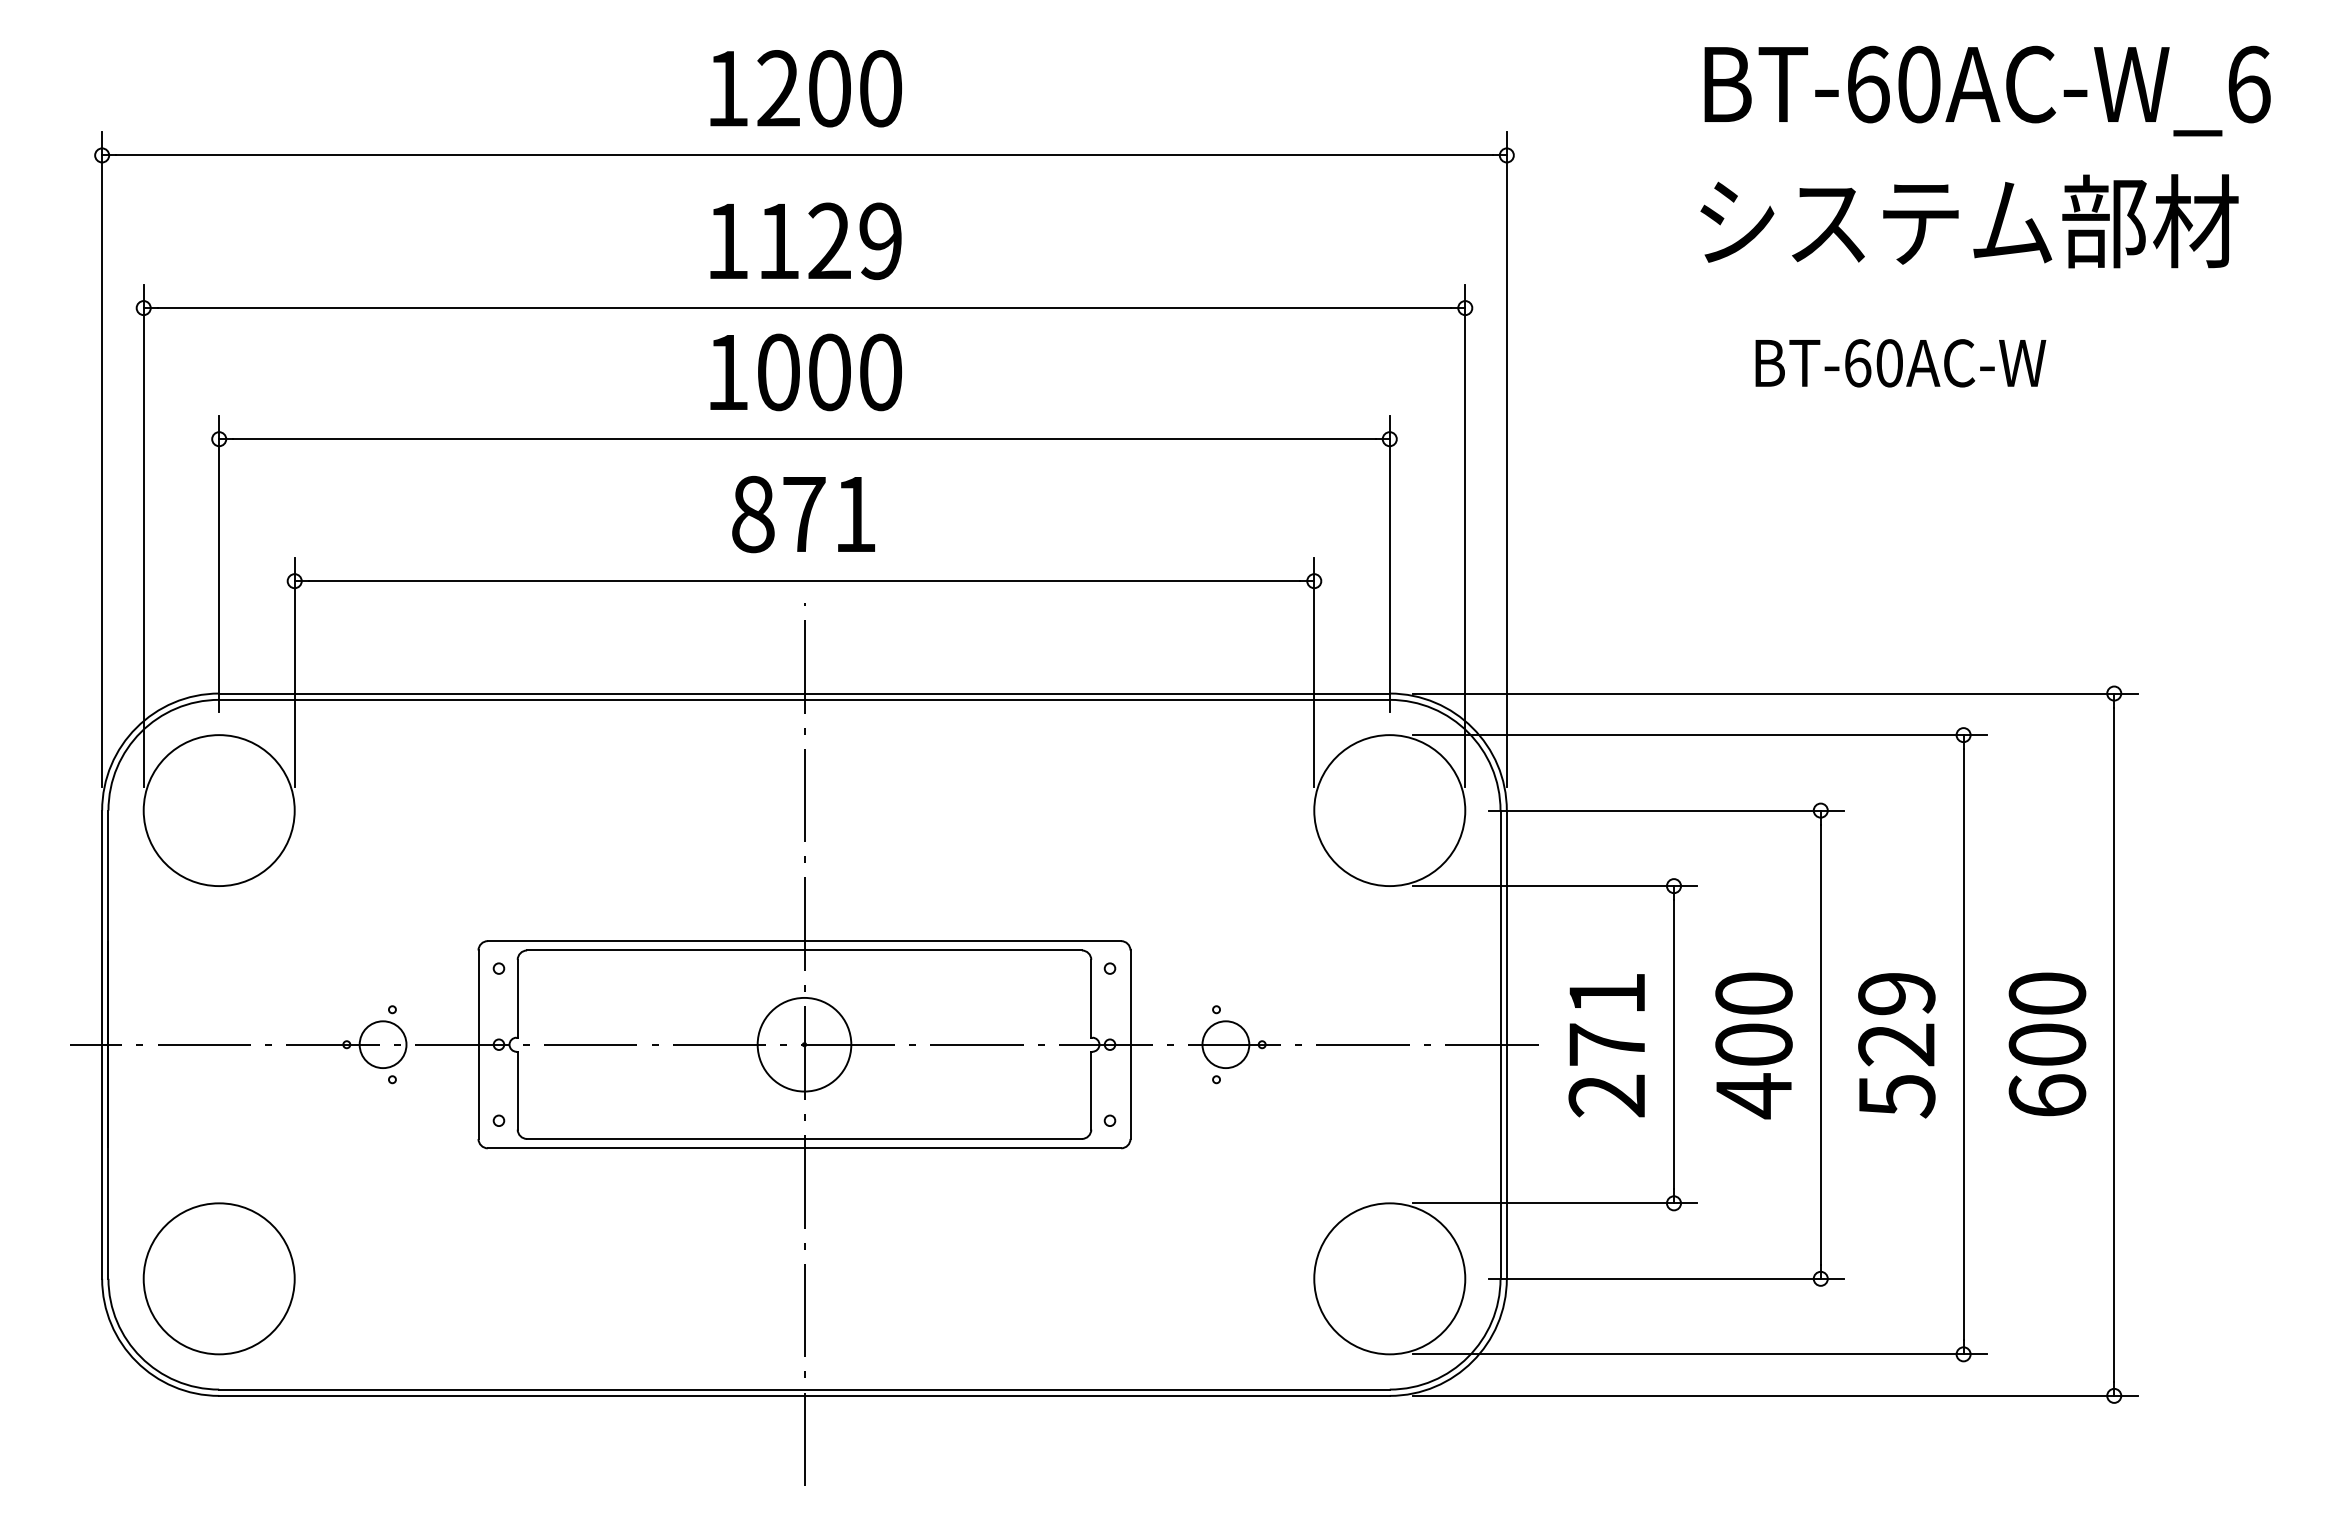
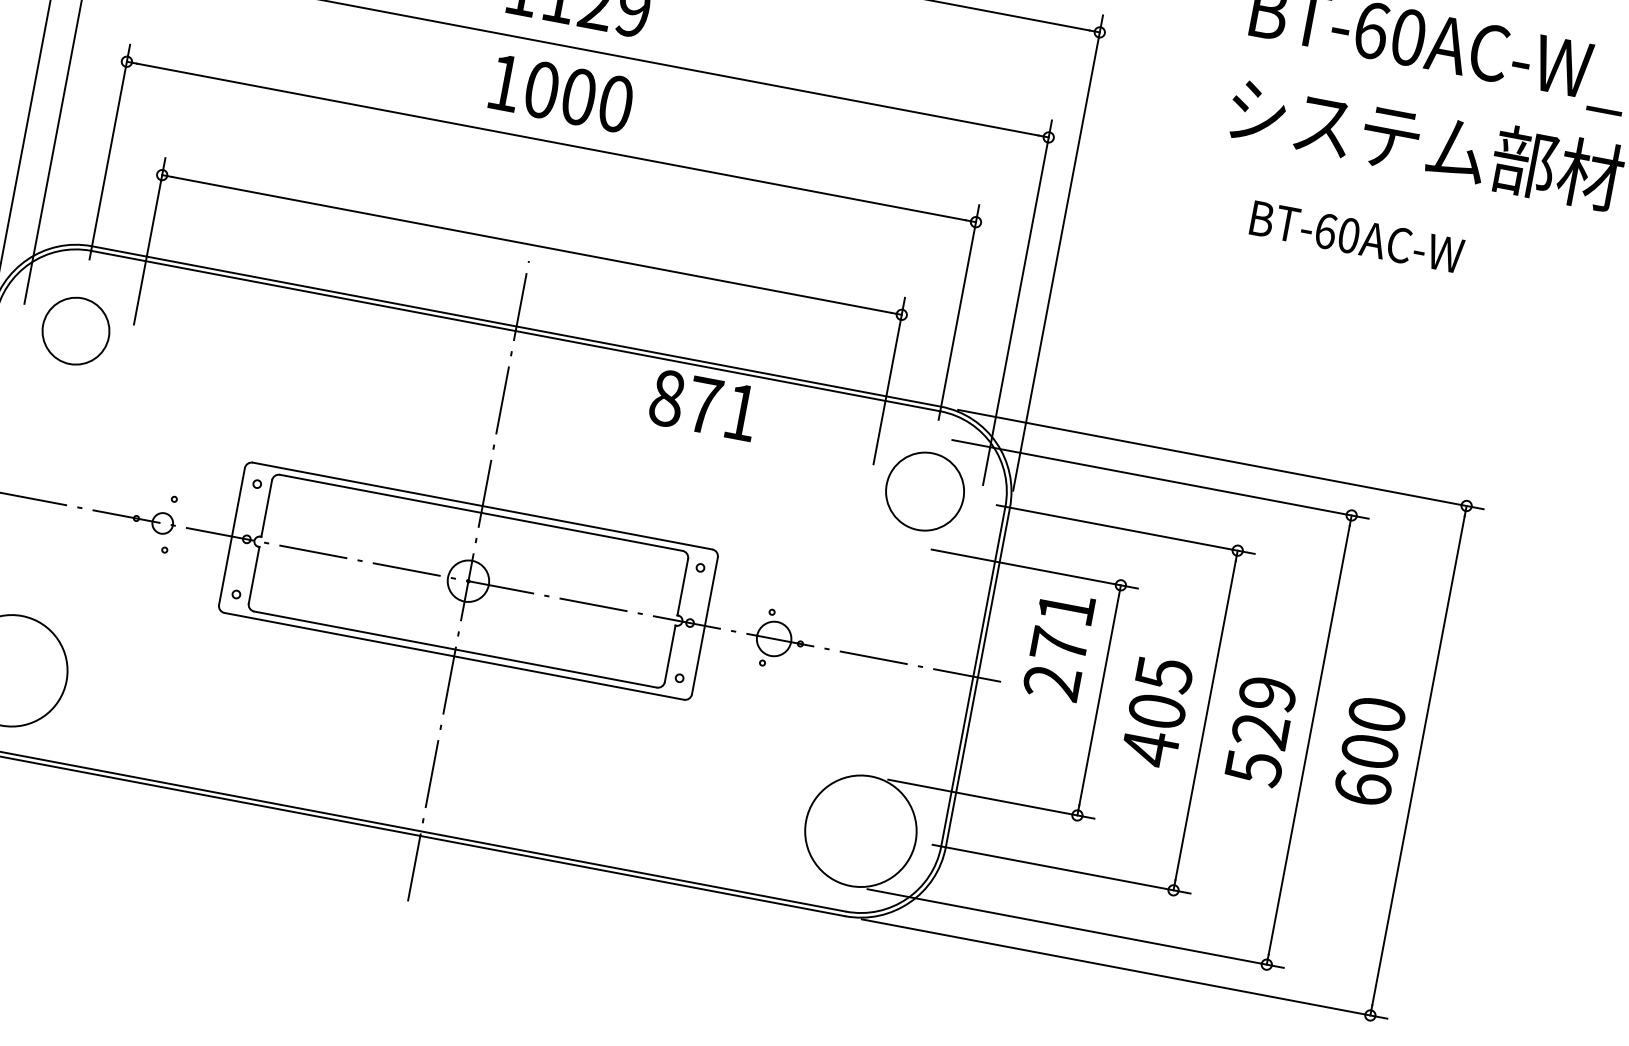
text: (803, 514) -> (703, 405), moved
circle: (218, 810) -> (75, 331), size x0.6
circle: (1389, 810) -> (924, 491), size x0.7
text: (1753, 994) -> (1163, 674), 400 -> 405
circle: (382, 1044) -> (162, 523), size x0.6
circle: (804, 1044) -> (468, 581), size x0.6
text: (1606, 1045) -> (1058, 646), moved

